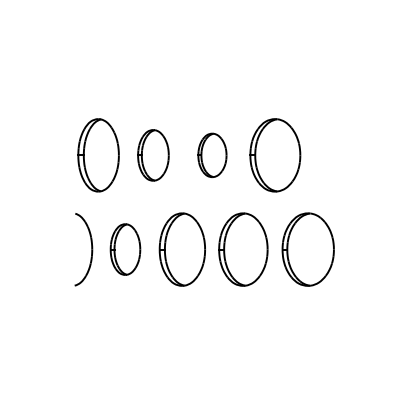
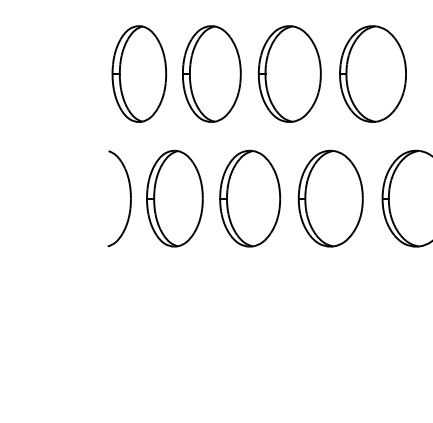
part: (153, 155) -> (211, 74), size x1.43
part: (212, 155) -> (289, 74), size x1.67
part: (125, 249) -> (174, 198), size x1.43

